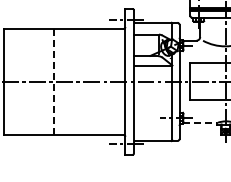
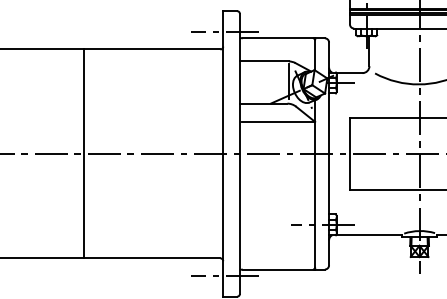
line: (54, 82) -> (84, 155), dashed -> solid
line: (200, 123) -> (370, 235), dashed -> solid

